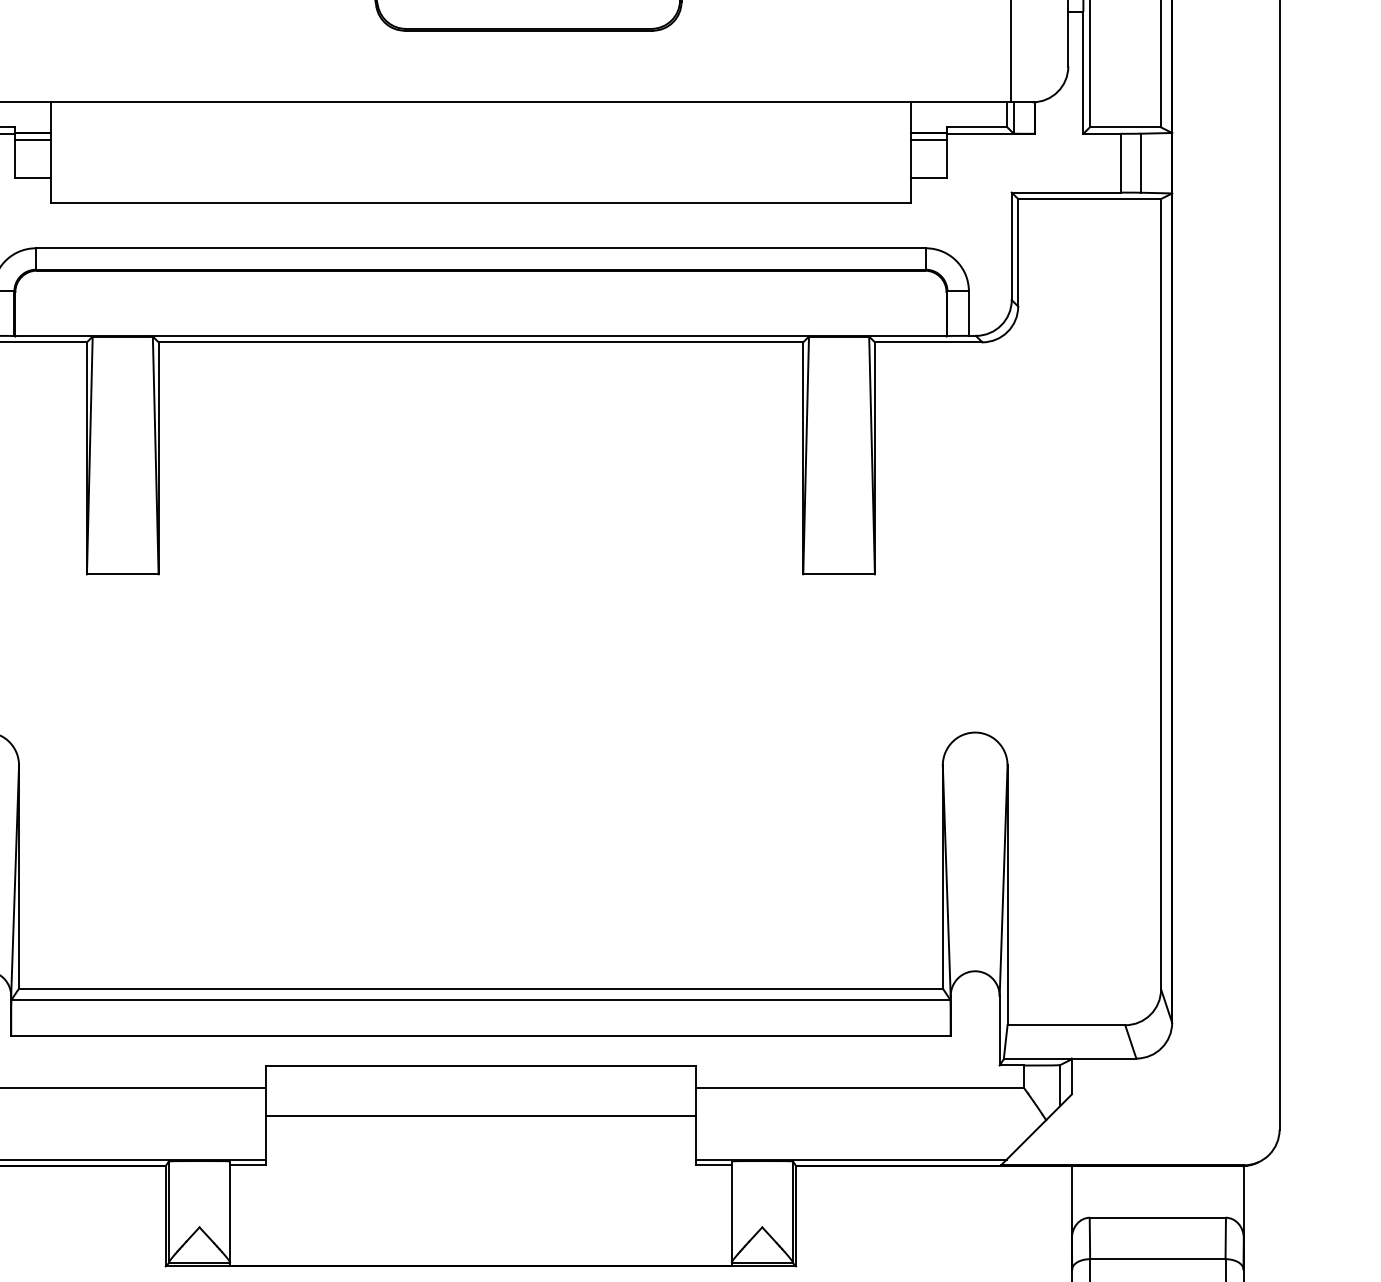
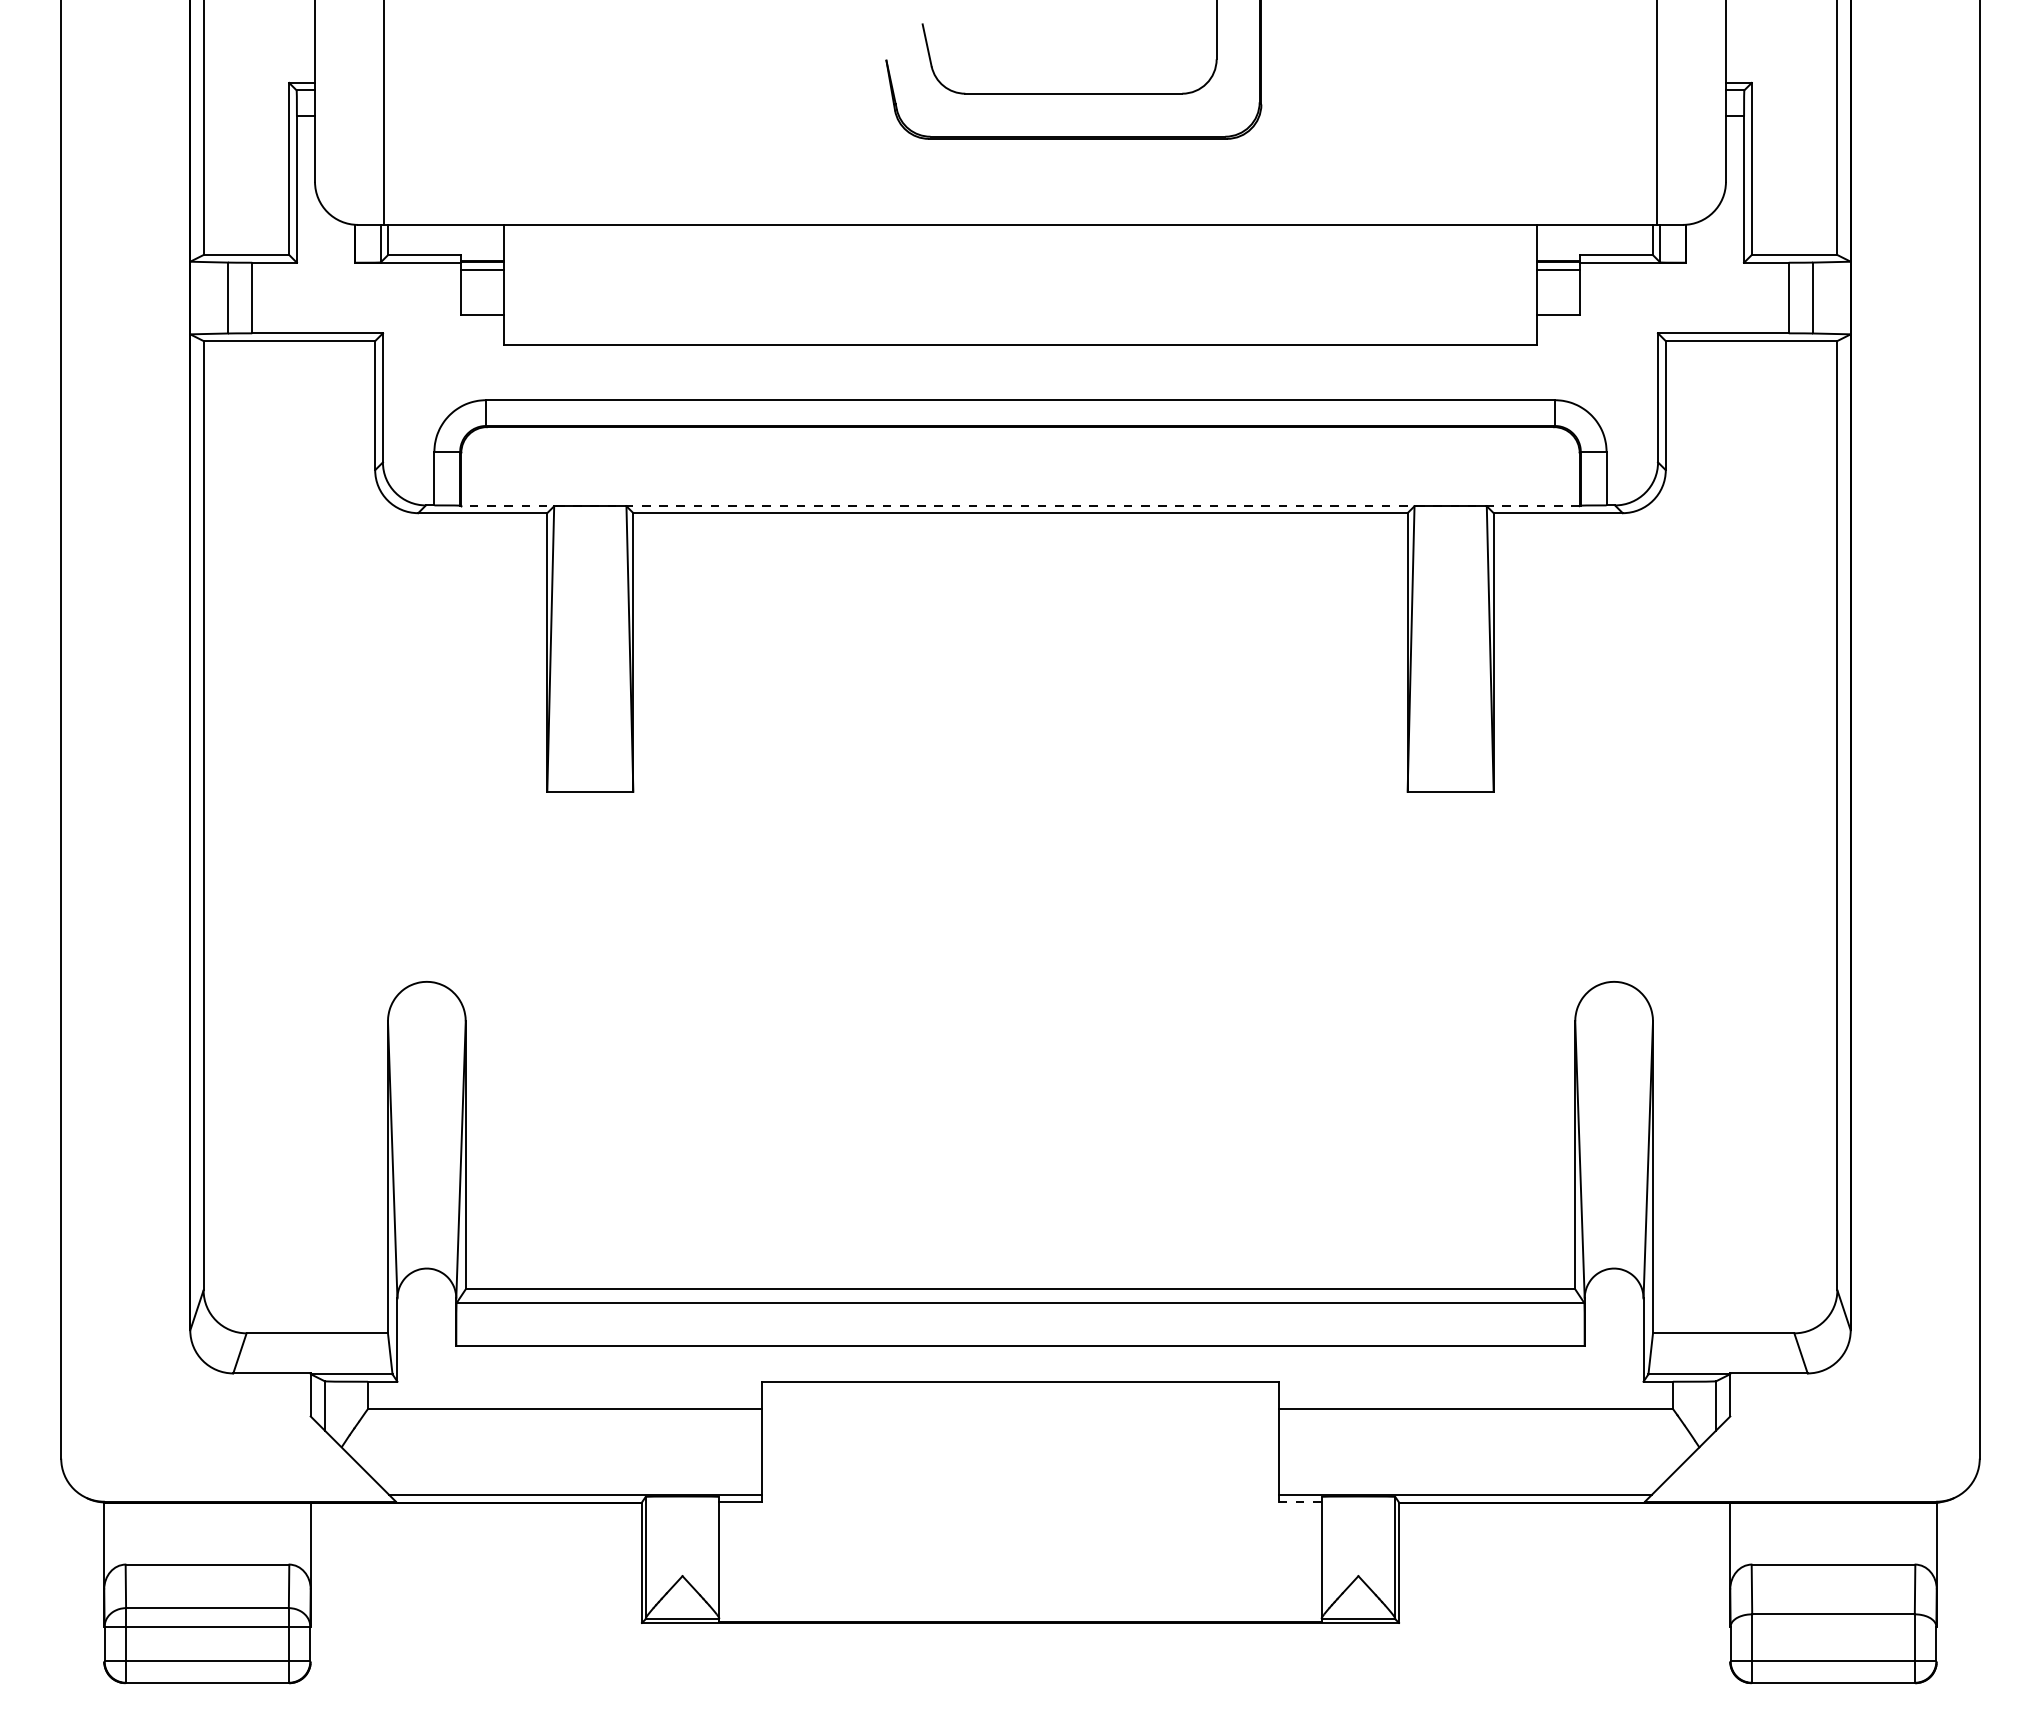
line: (480, 336) -> (1020, 506), solid -> dashed
line: (480, 1116) -> (1020, 1442), removed
line: (714, 1165) -> (1300, 1501), solid -> dashed

